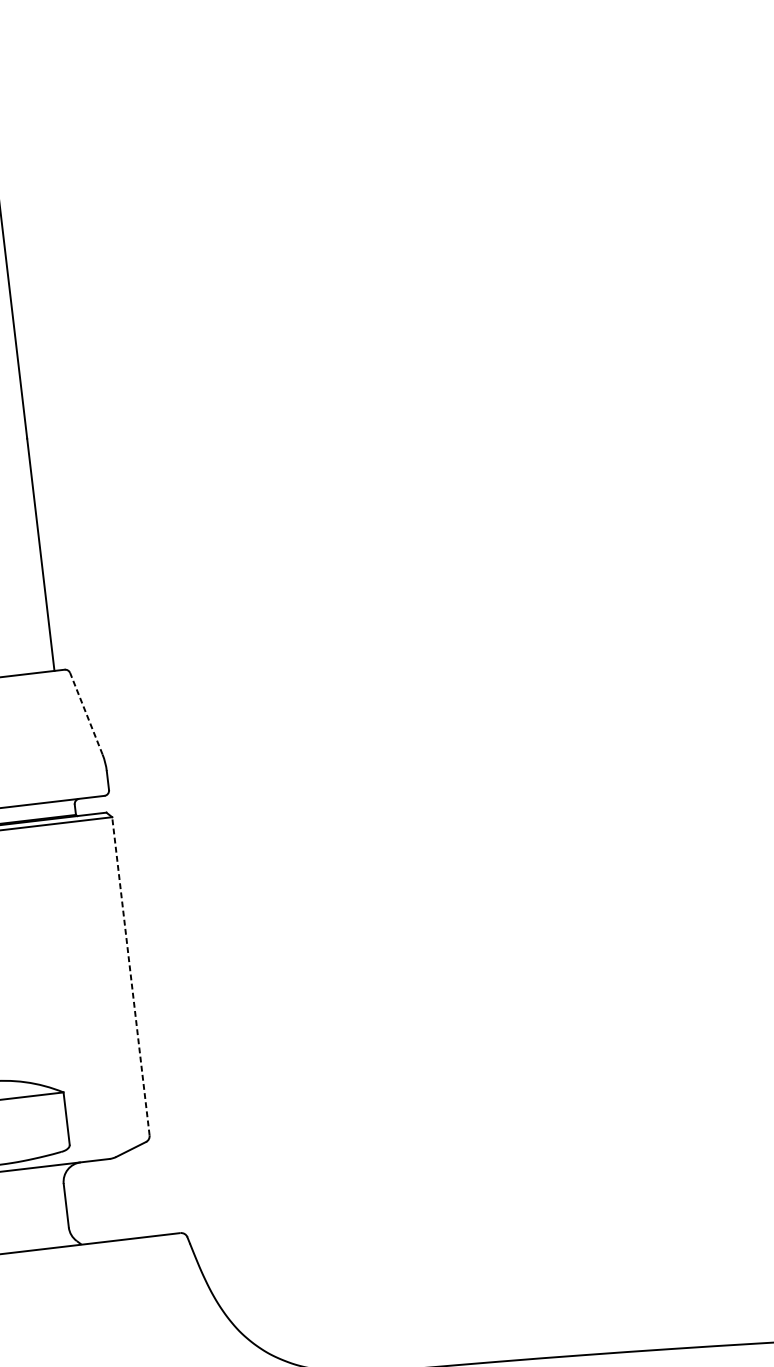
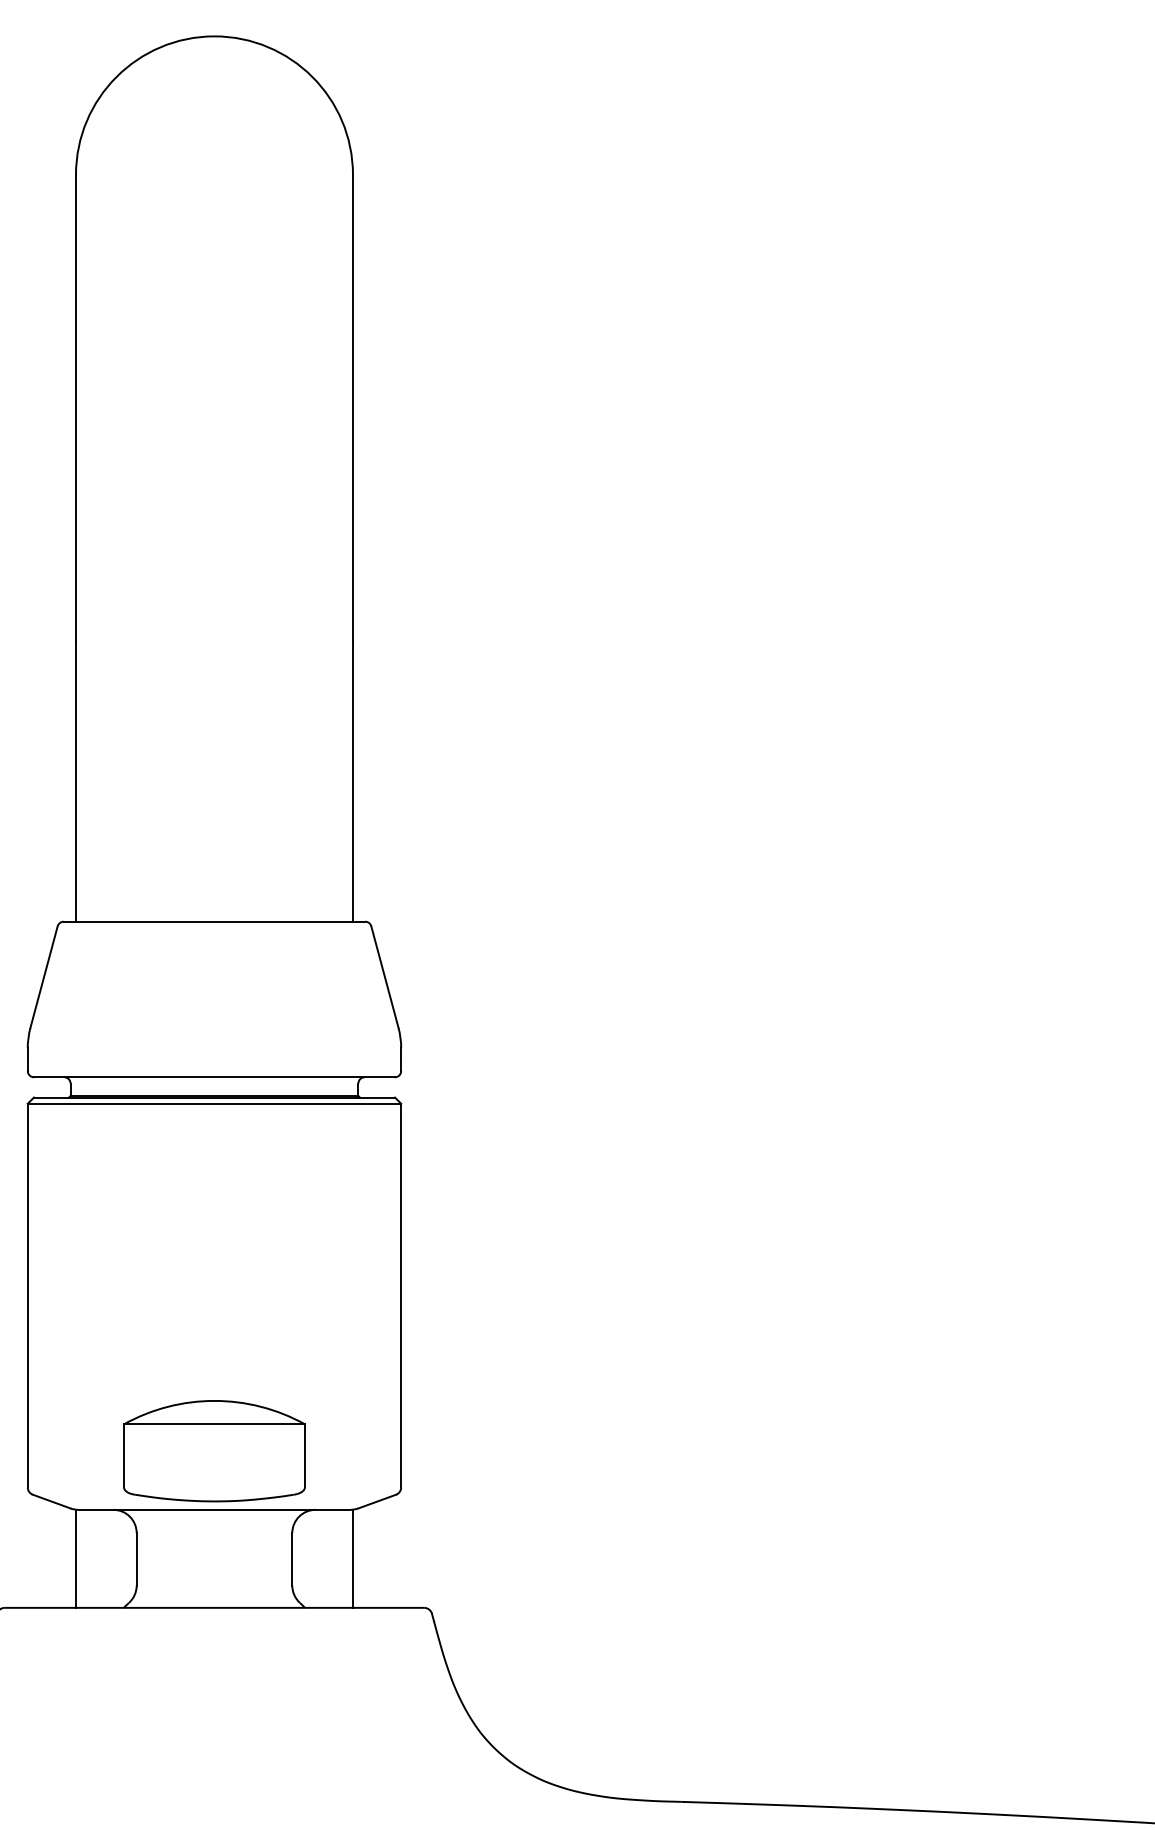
line: (86, 714) -> (384, 977), dashed -> solid
line: (131, 976) -> (401, 1295), dashed -> solid
line: (116, 1199) -> (352, 1558), added

